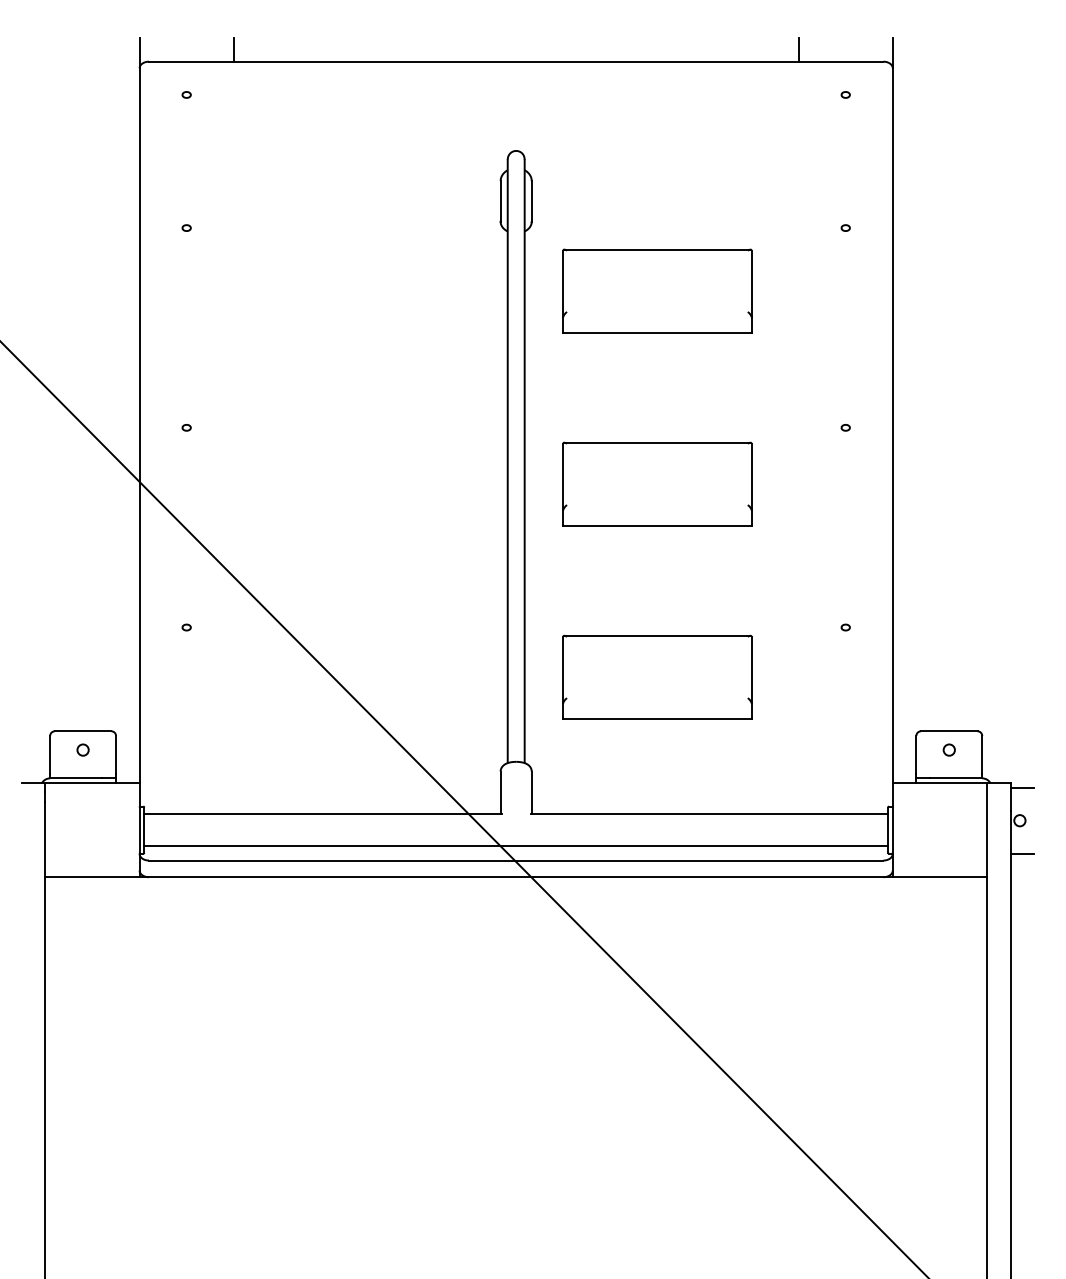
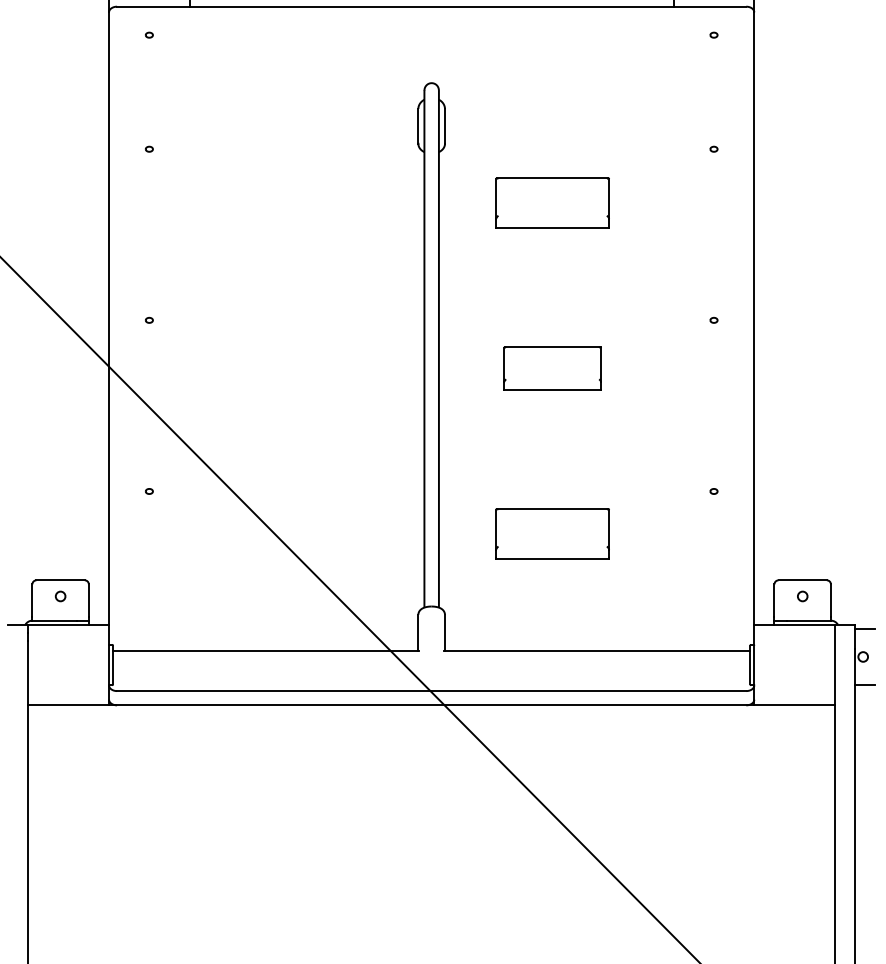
part: (657, 290) -> (552, 202), size x0.7
part: (657, 483) -> (552, 368), size x0.6
part: (657, 676) -> (552, 533), size x0.7
line: (516, 846) -> (431, 679), removed

